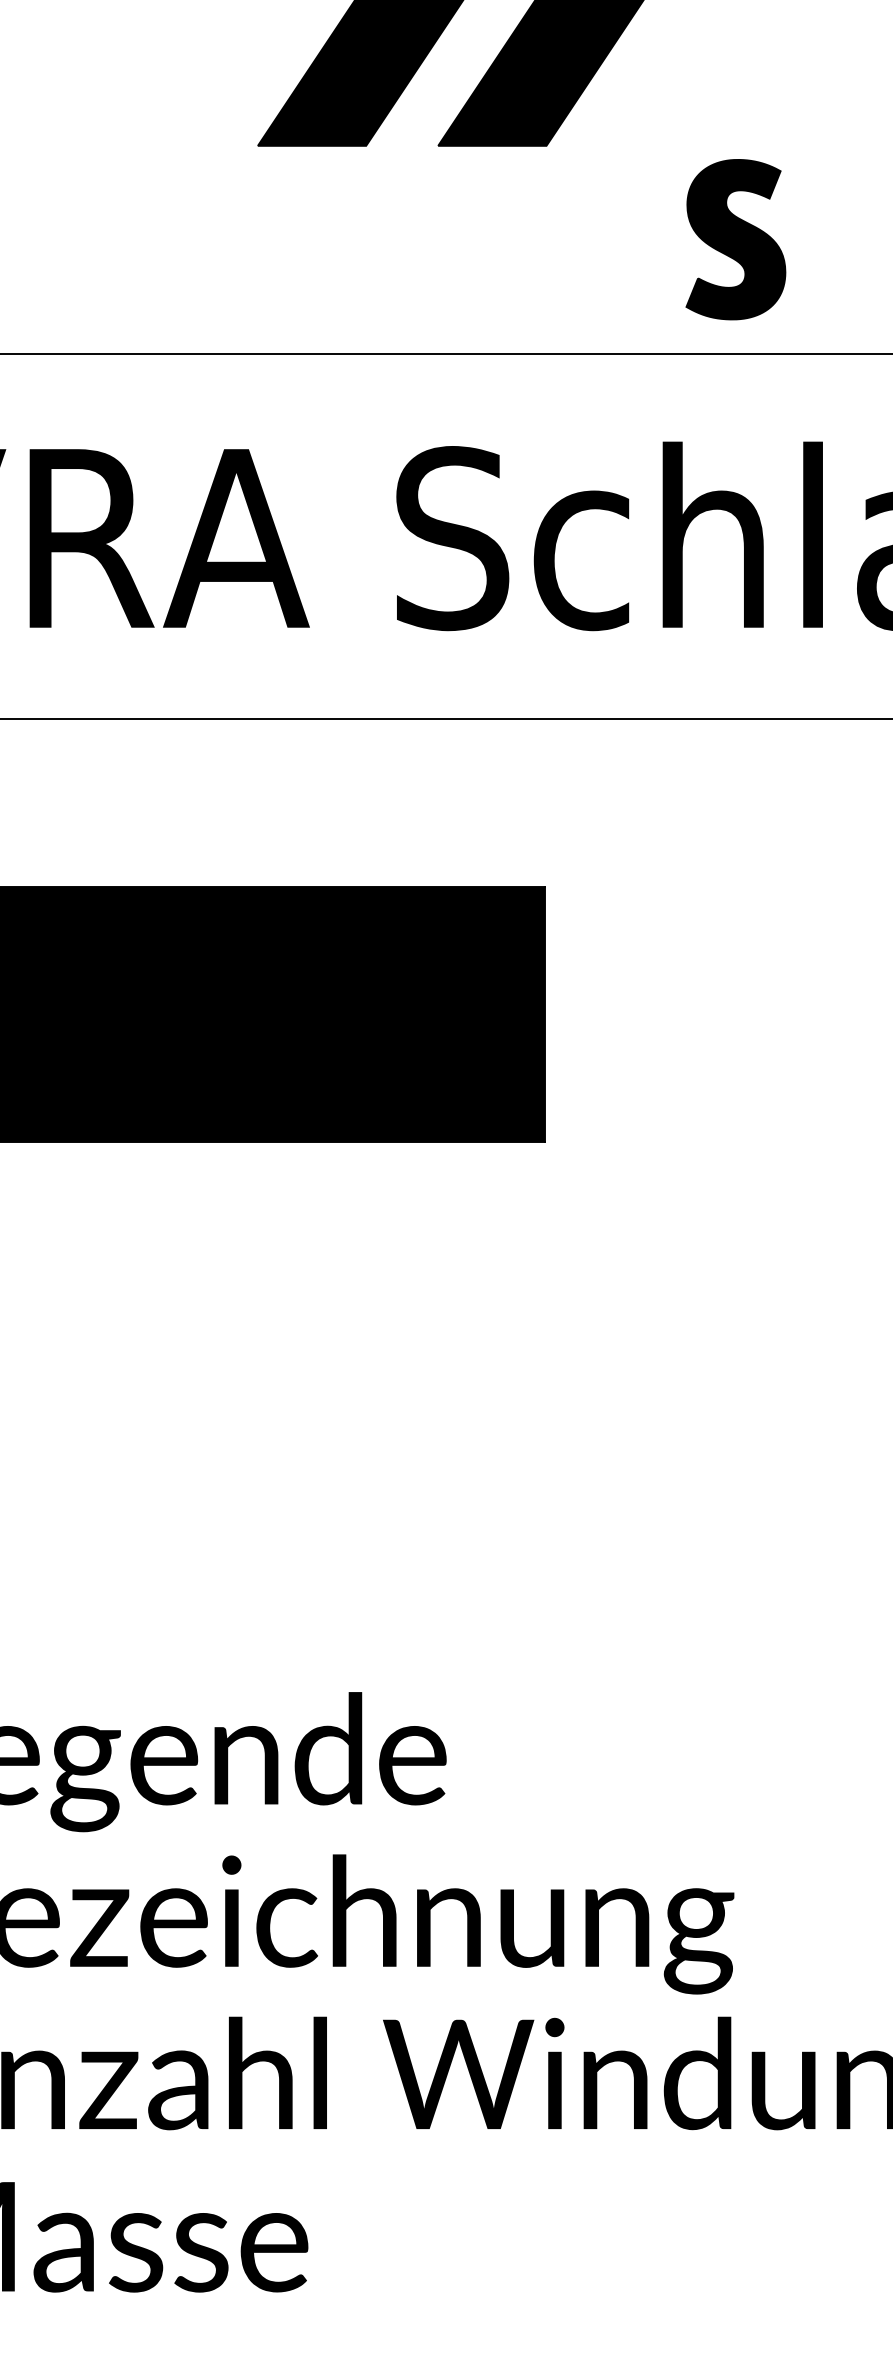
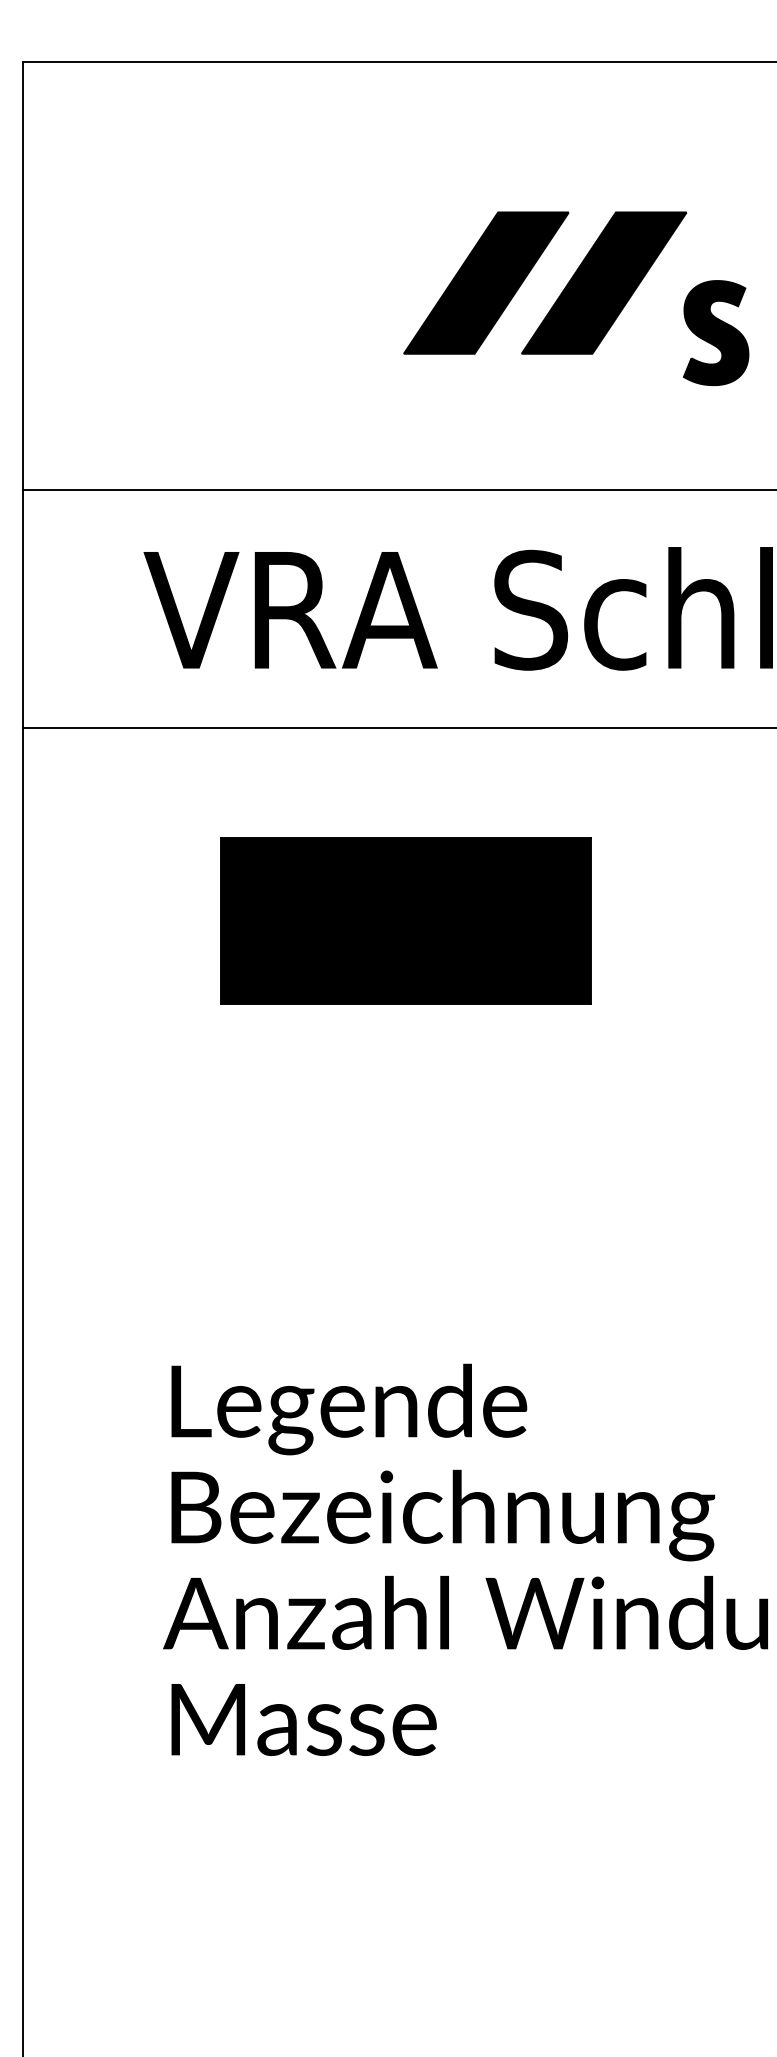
part: (734, 240) -> (715, 333), moved

